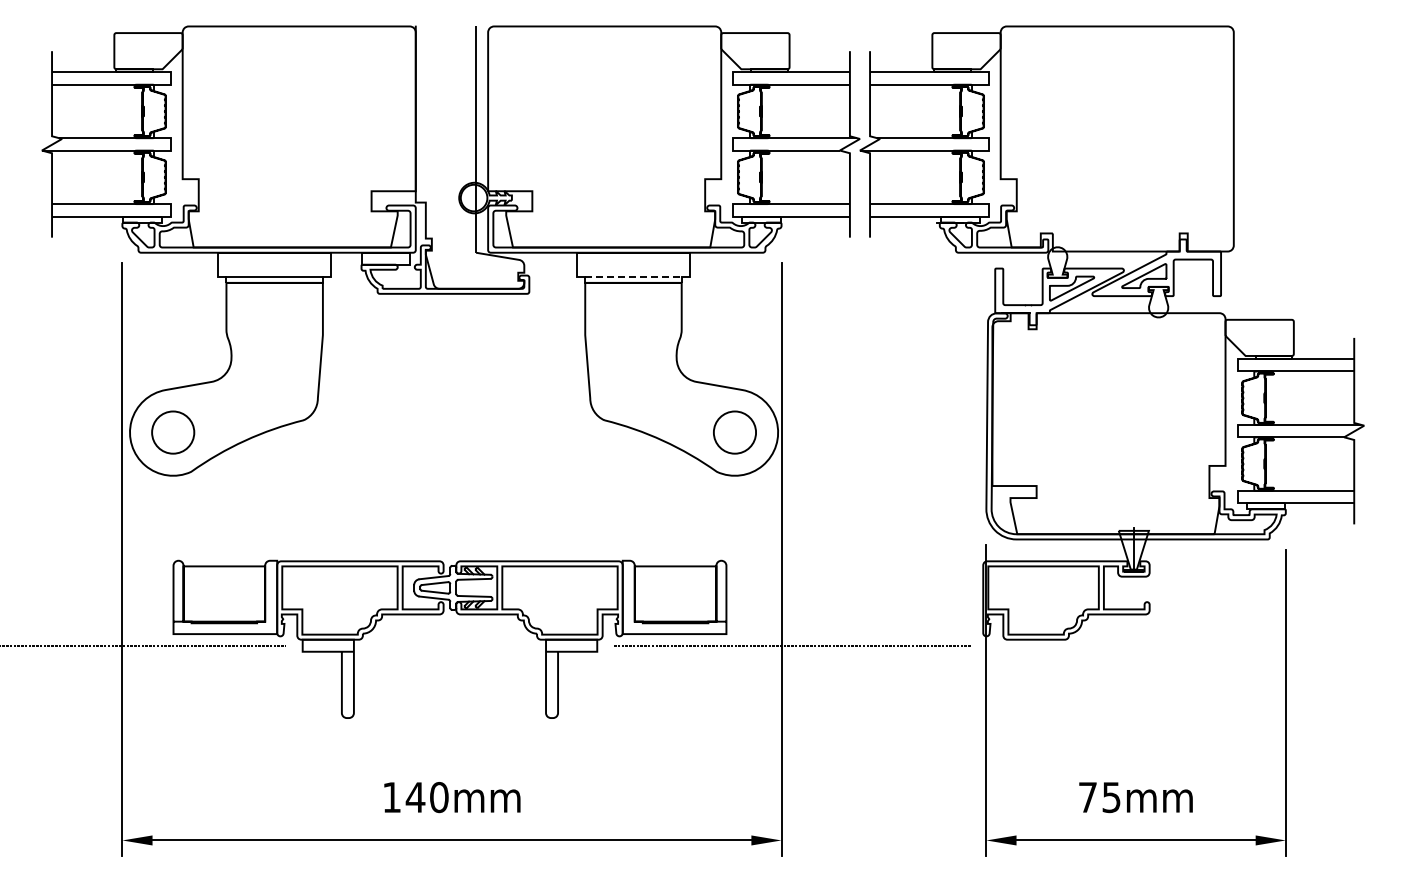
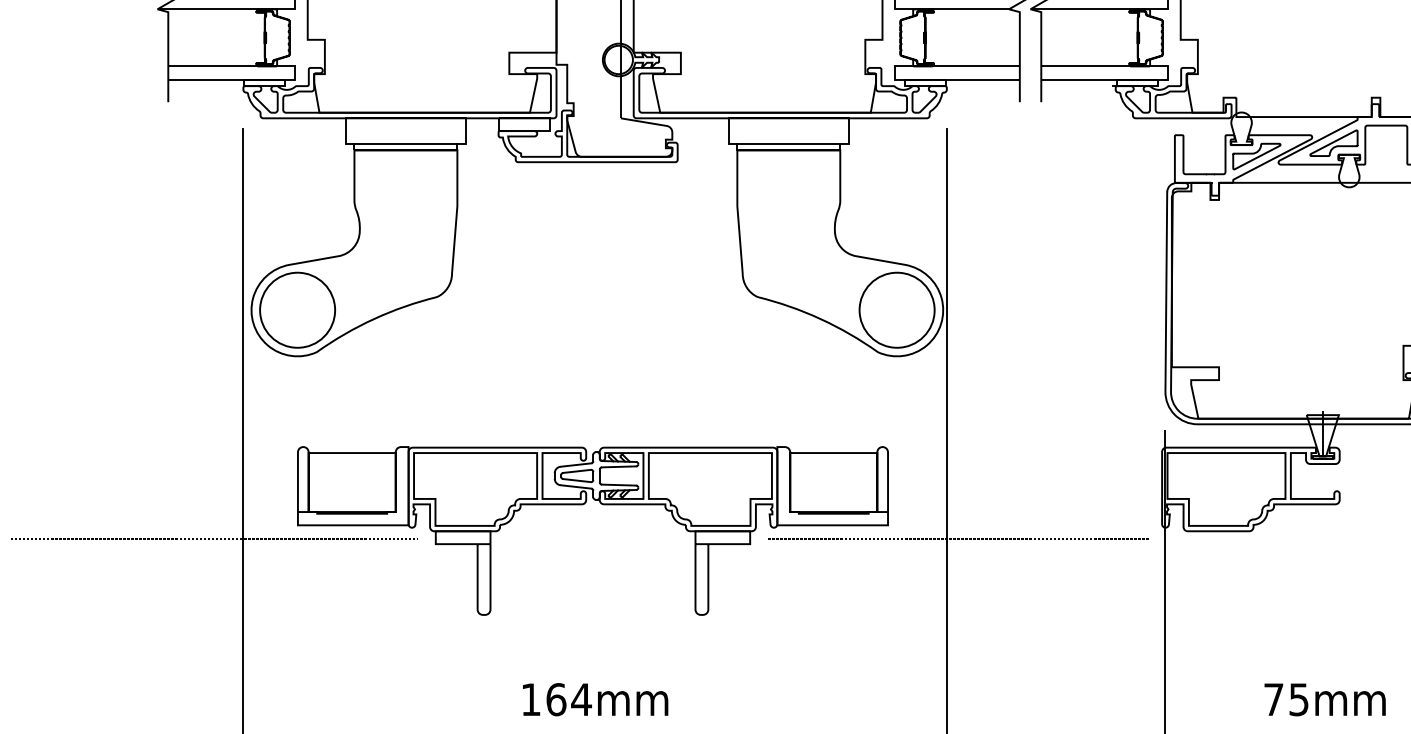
line: (633, 276) -> (788, 143), dashed -> solid
circle: (173, 432) -> (297, 310), size x1.67
circle: (734, 432) -> (896, 310), size x1.67
text: (427, 797) -> (569, 699), 140mm -> 164mm

